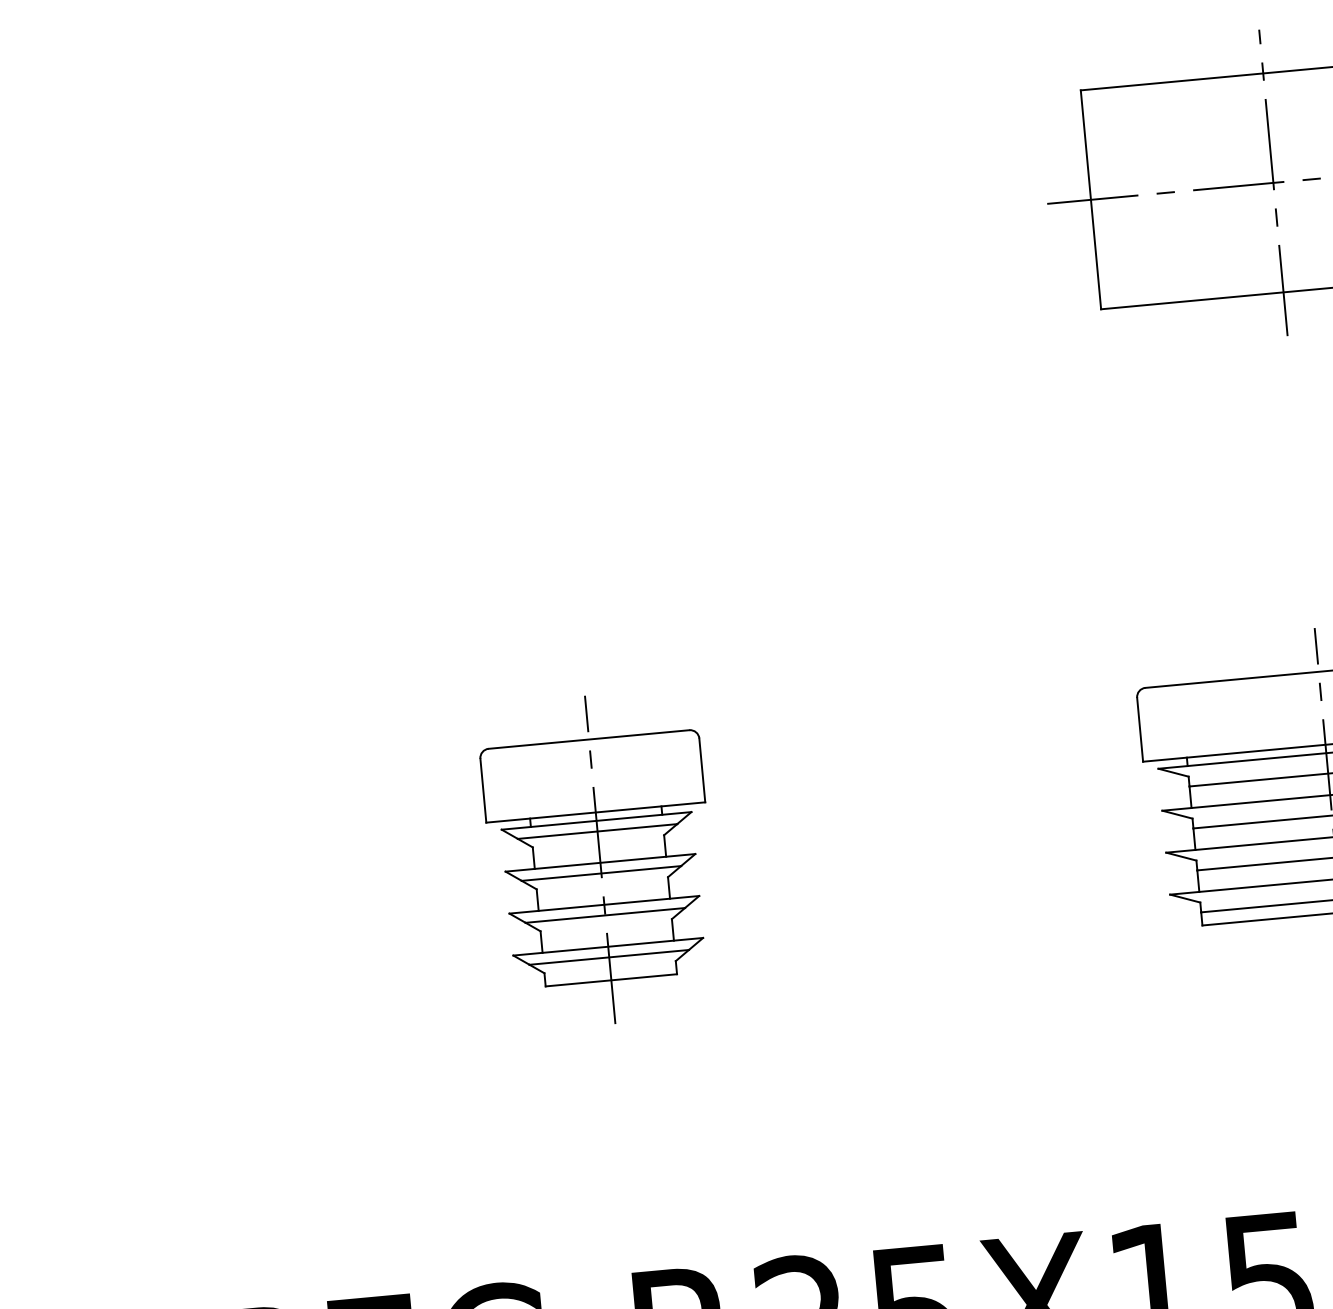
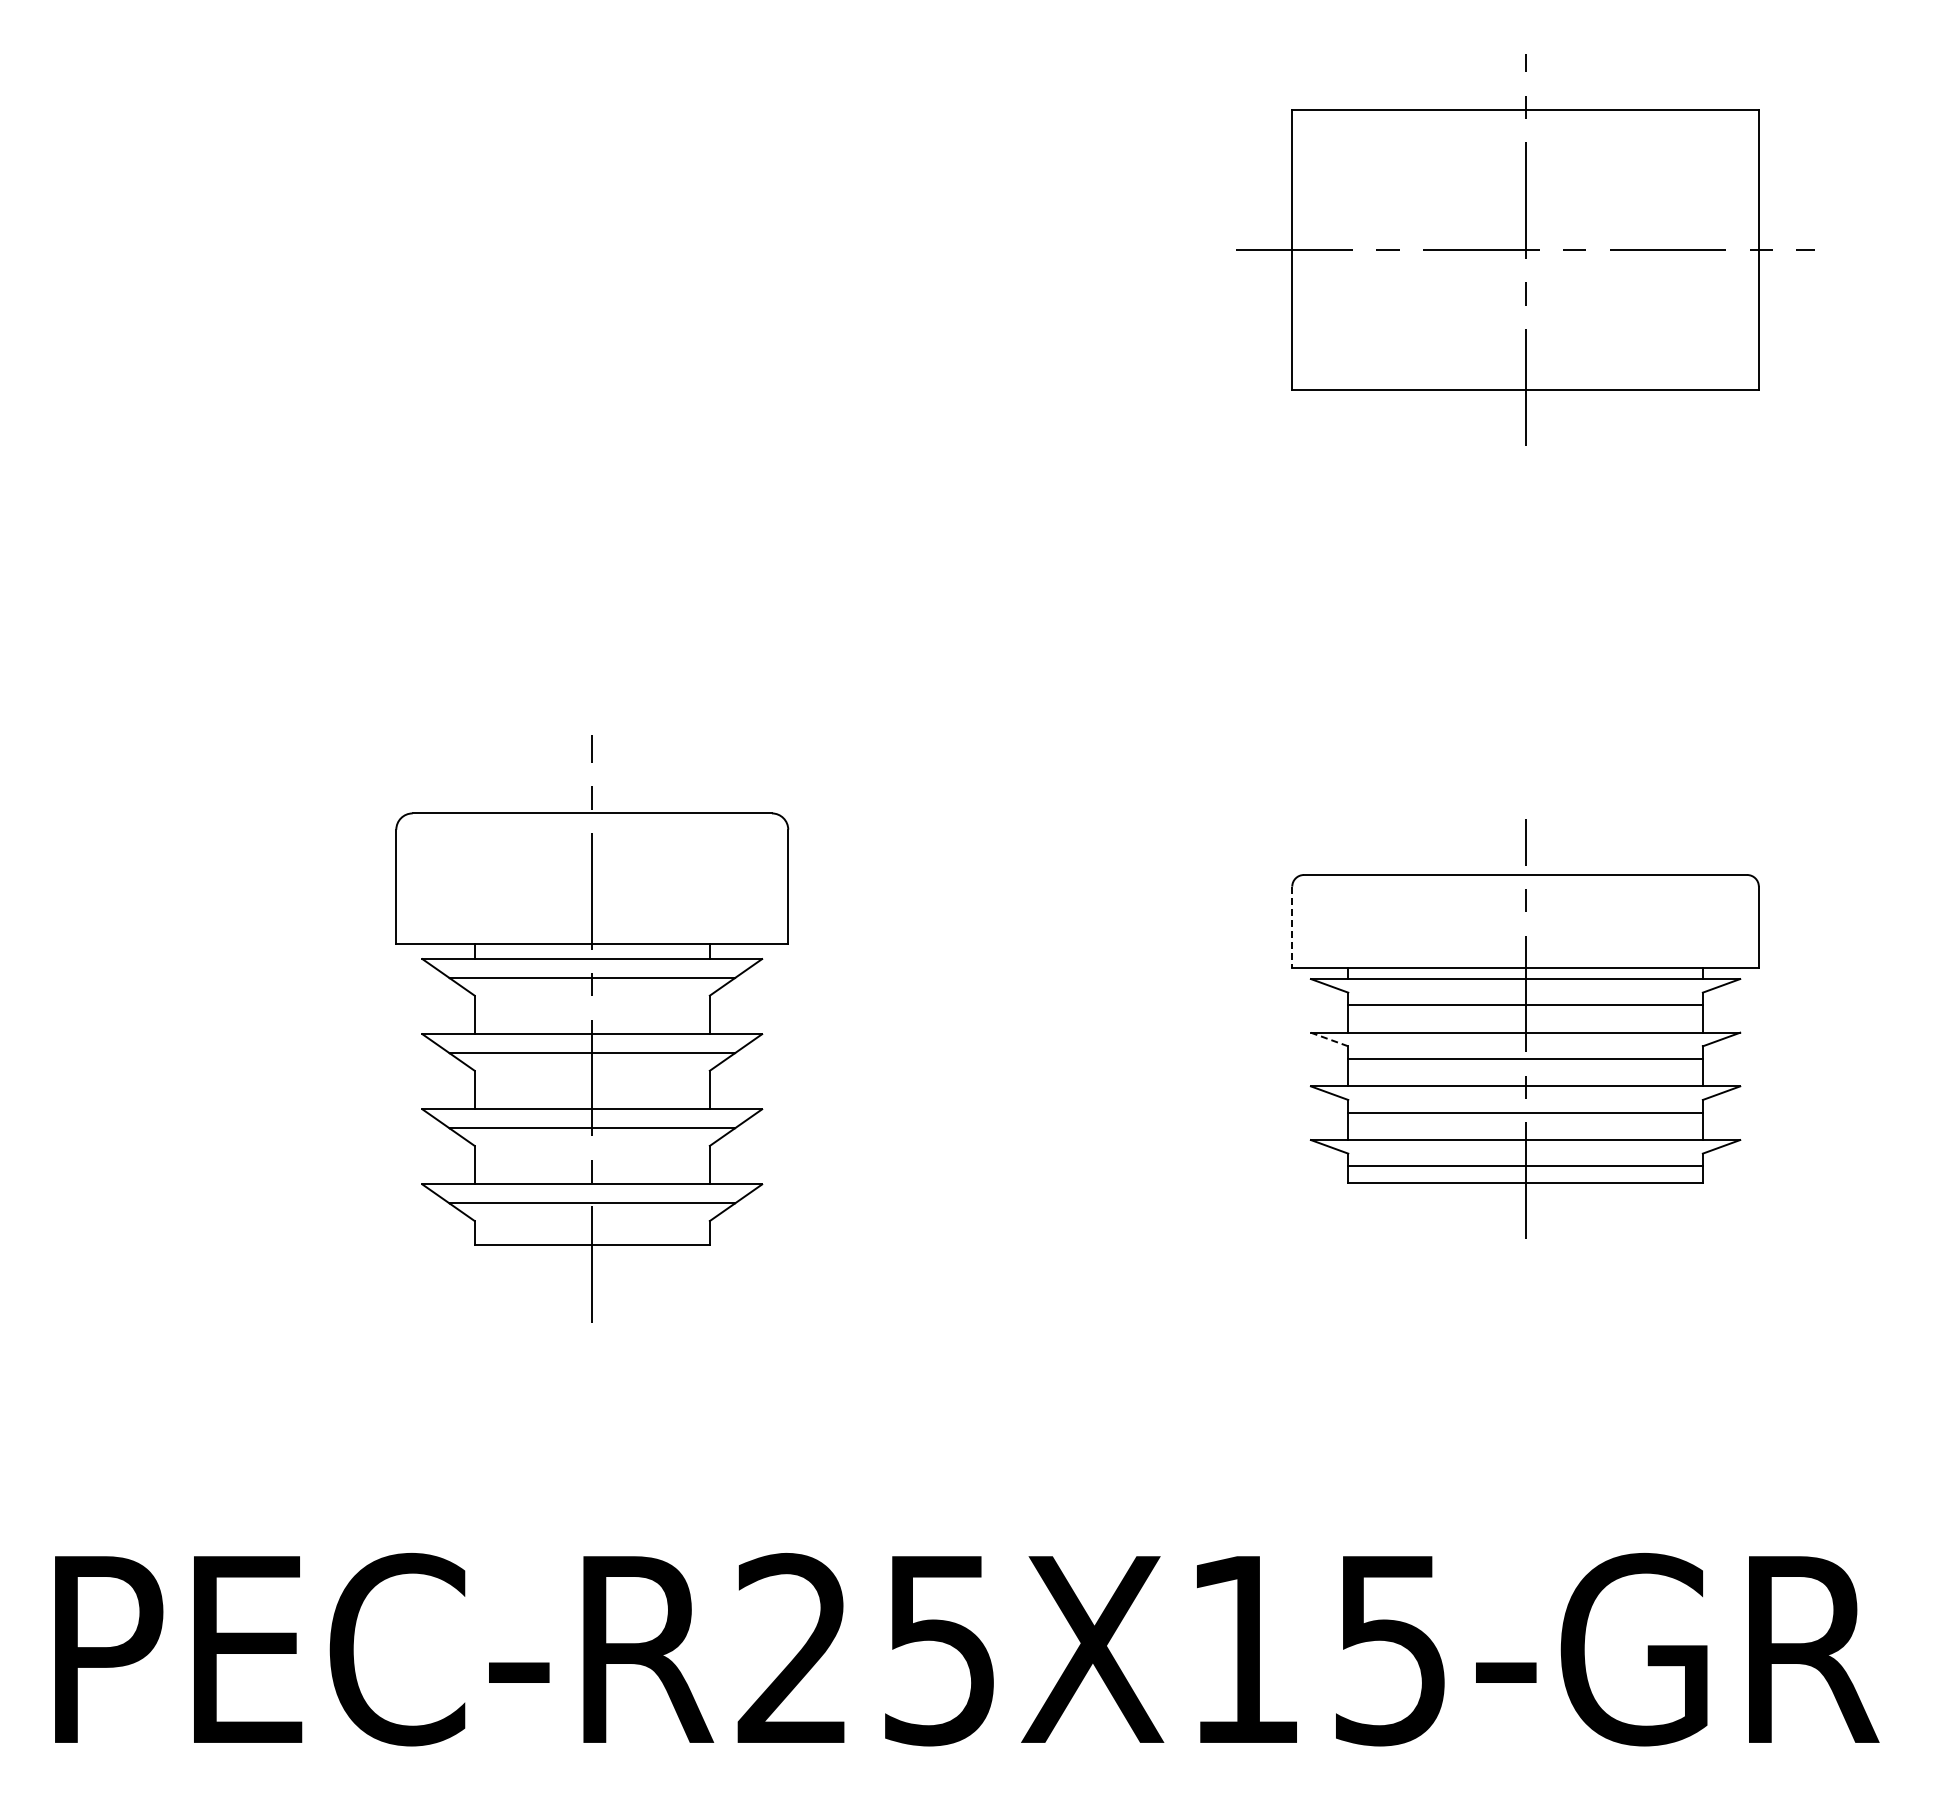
line: (1140, 729) -> (1292, 927), solid -> dashed
line: (1177, 814) -> (1329, 1039), solid -> dashed
part: (600, 859) -> (592, 1028), size x1.4

